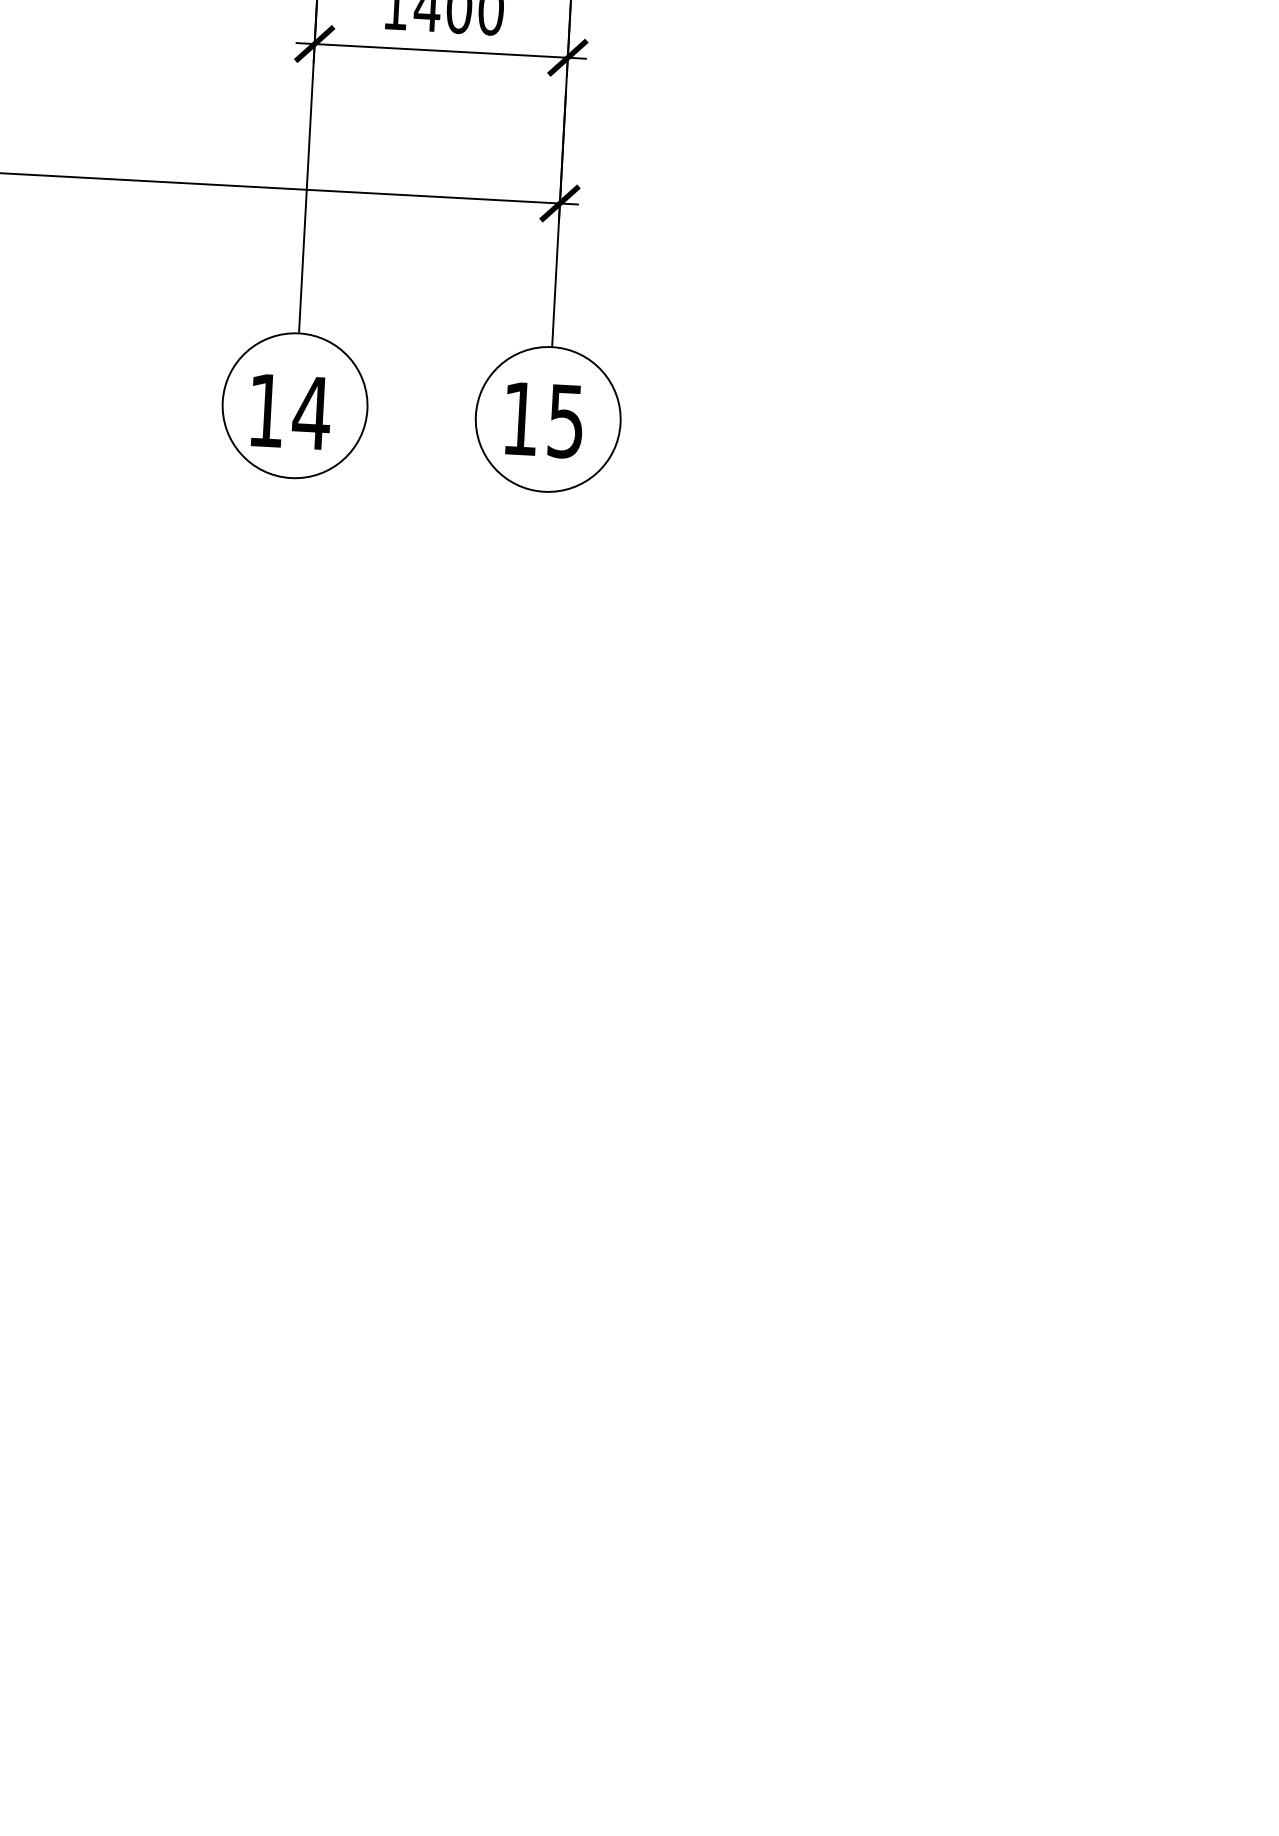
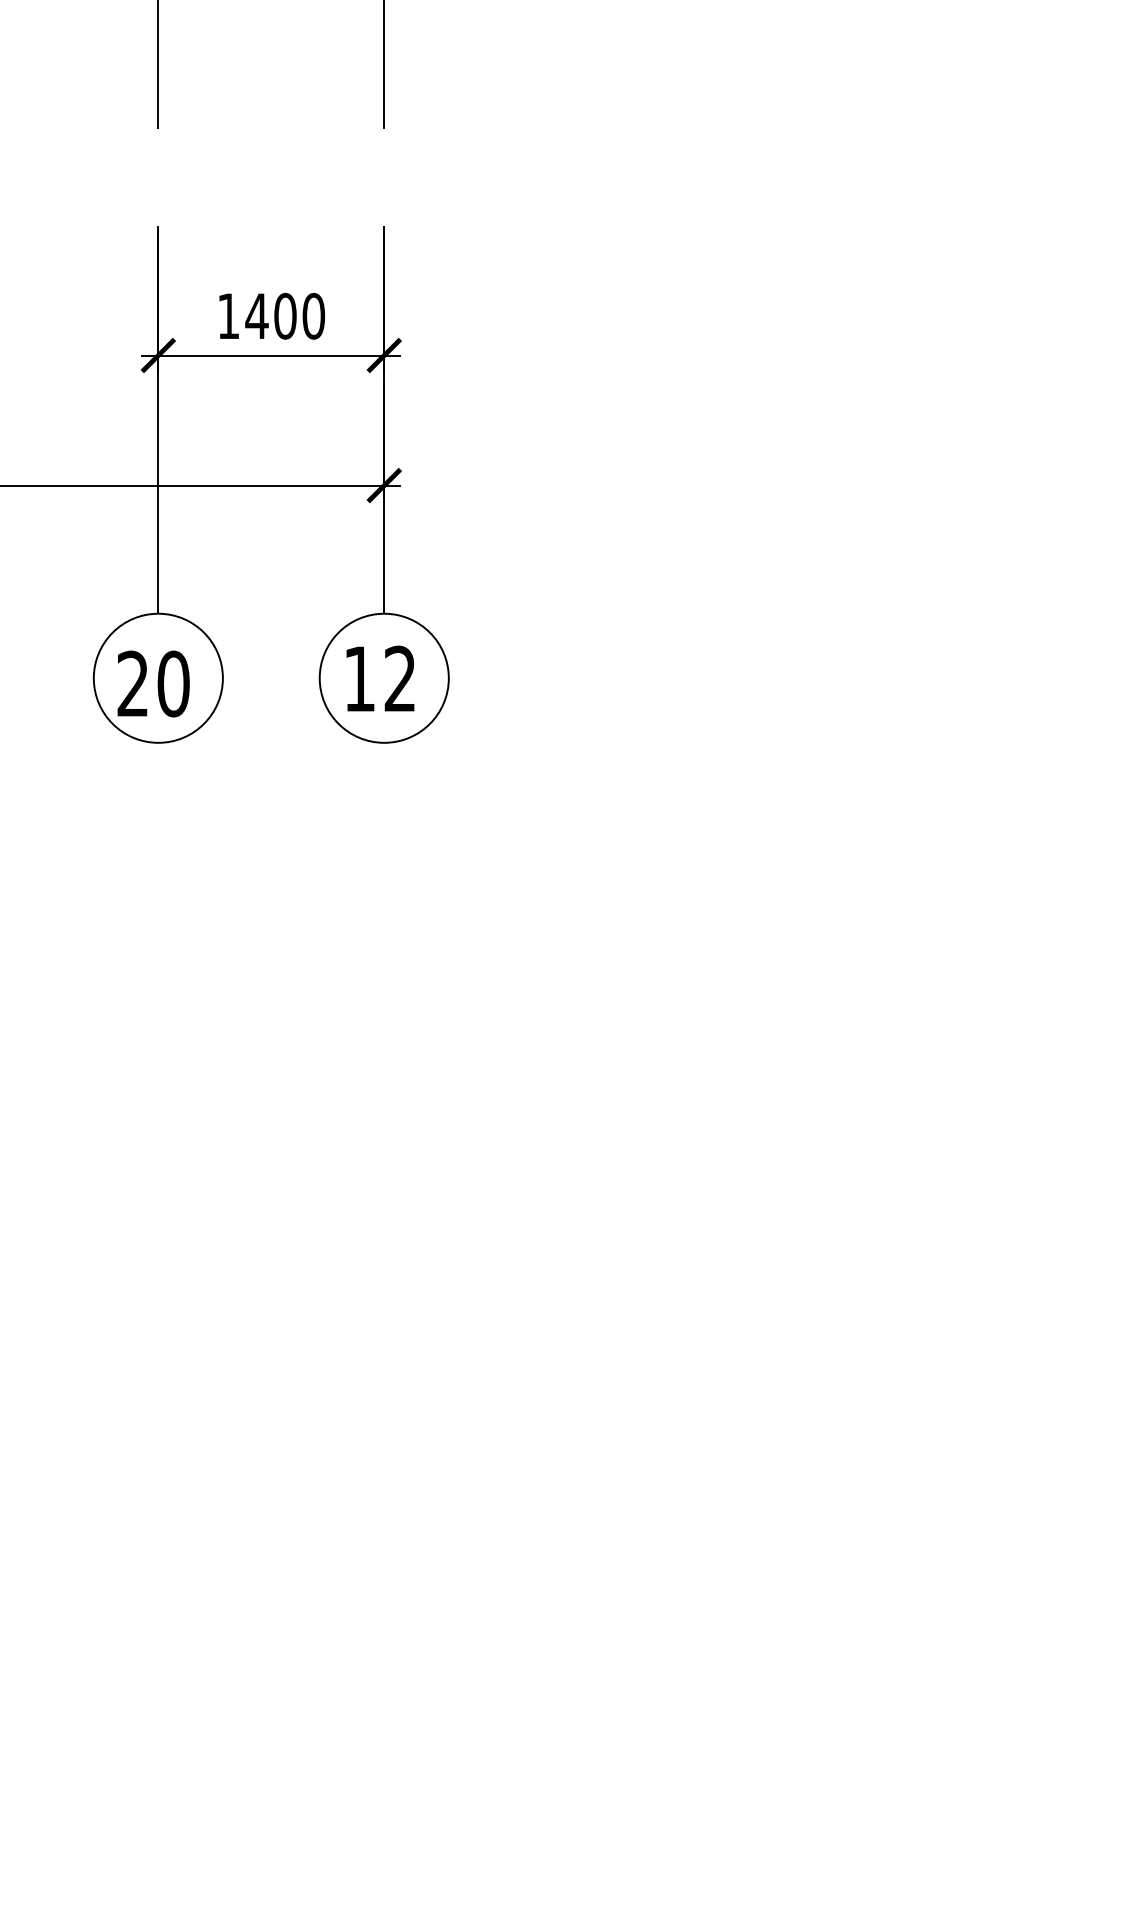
text: (289, 411) -> (153, 683), 14 -> 20
text: (565, 420) -> (399, 678), 15 -> 12

